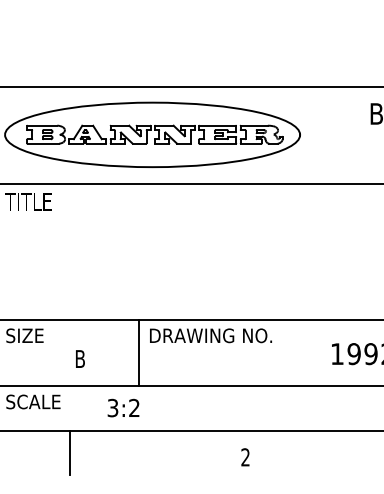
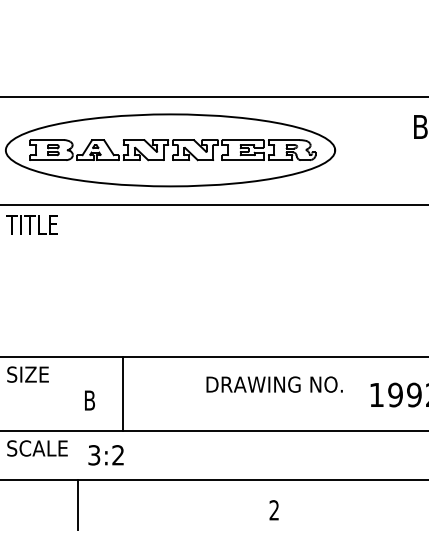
text: (210, 335) -> (274, 384), moved
line: (139, 352) -> (122, 393), moved
text: (123, 408) -> (105, 455), moved

